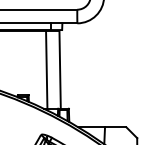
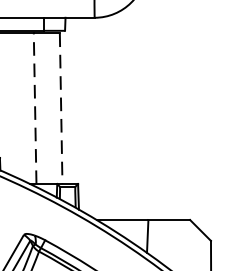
line: (46, 70) -> (34, 109), solid -> dashed
line: (60, 70) -> (61, 109), solid -> dashed

